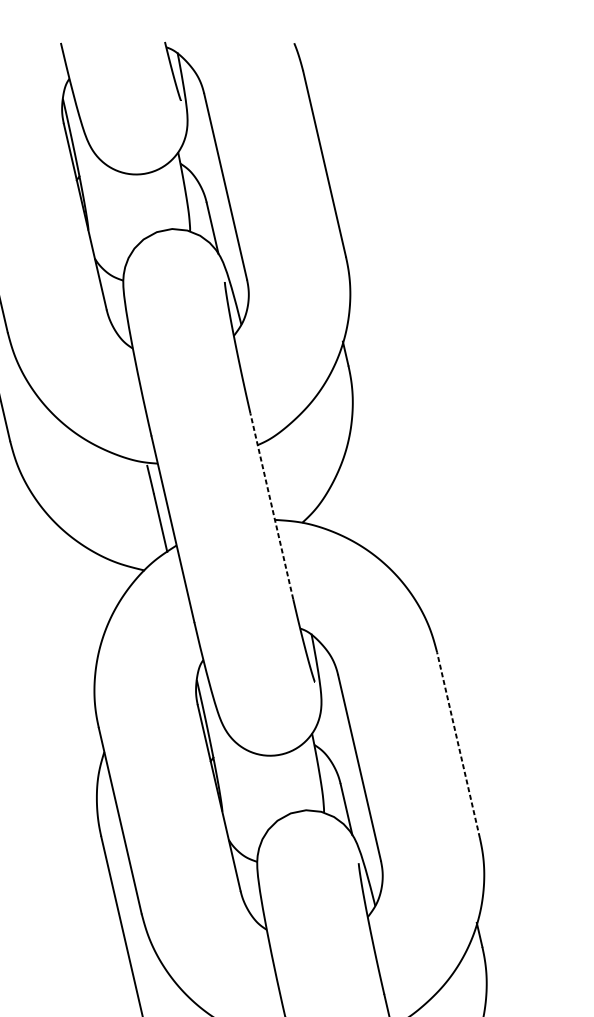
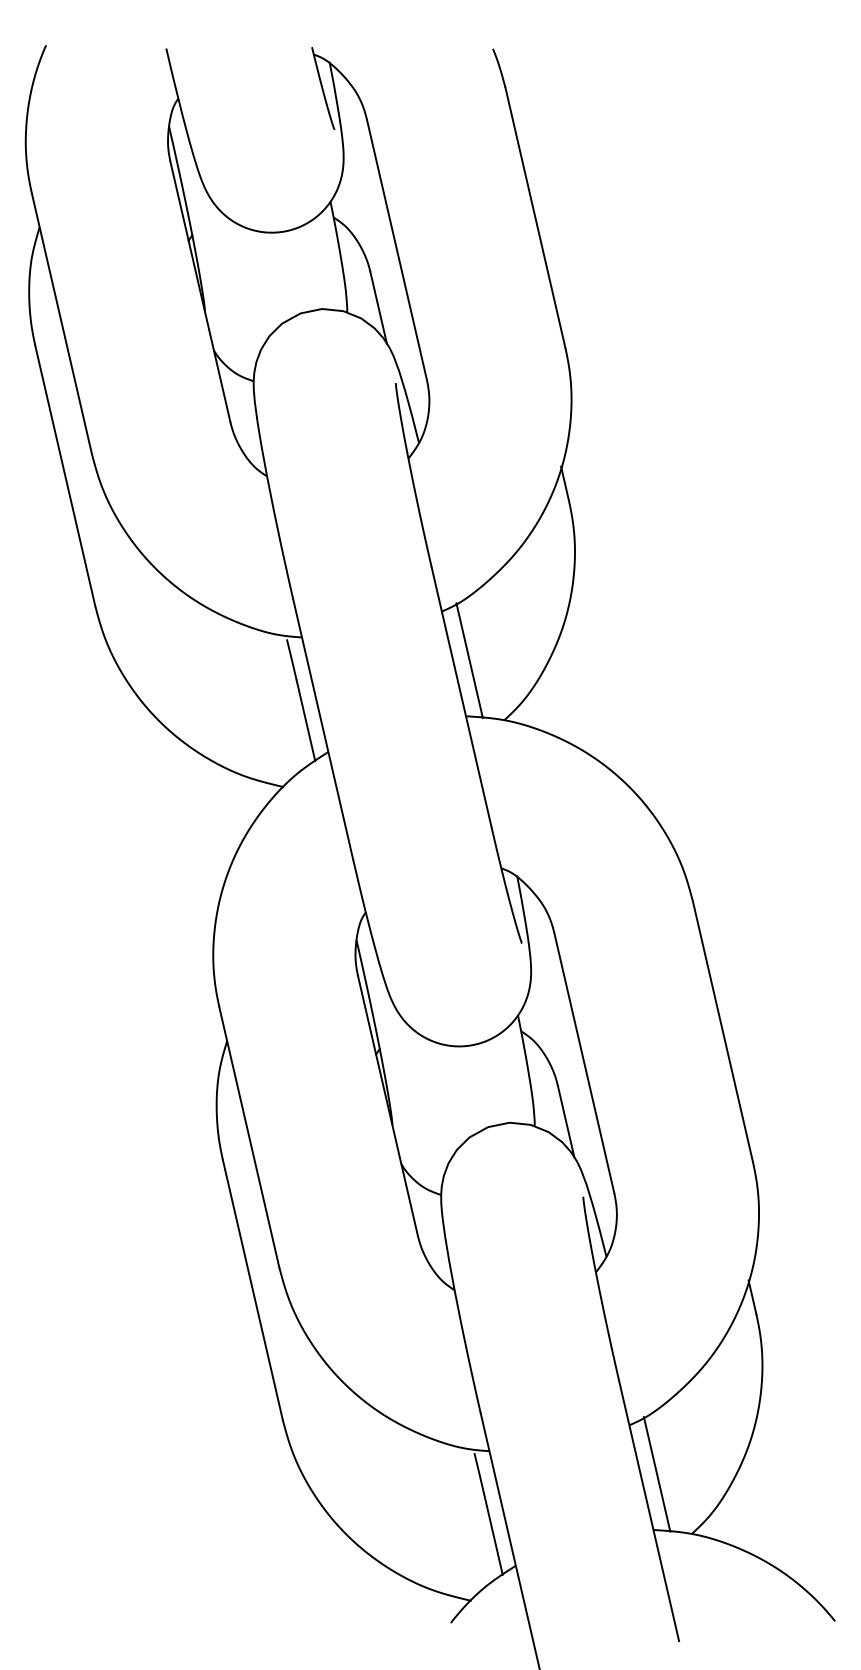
line: (277, 480) -> (469, 660), added
line: (271, 505) -> (461, 696), dashed -> solid
line: (458, 745) -> (722, 1031), dashed -> solid

